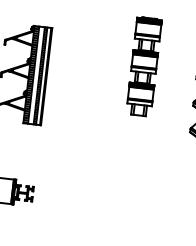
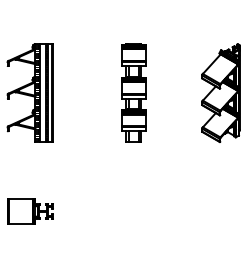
part: (143, 66) -> (133, 92), moved

